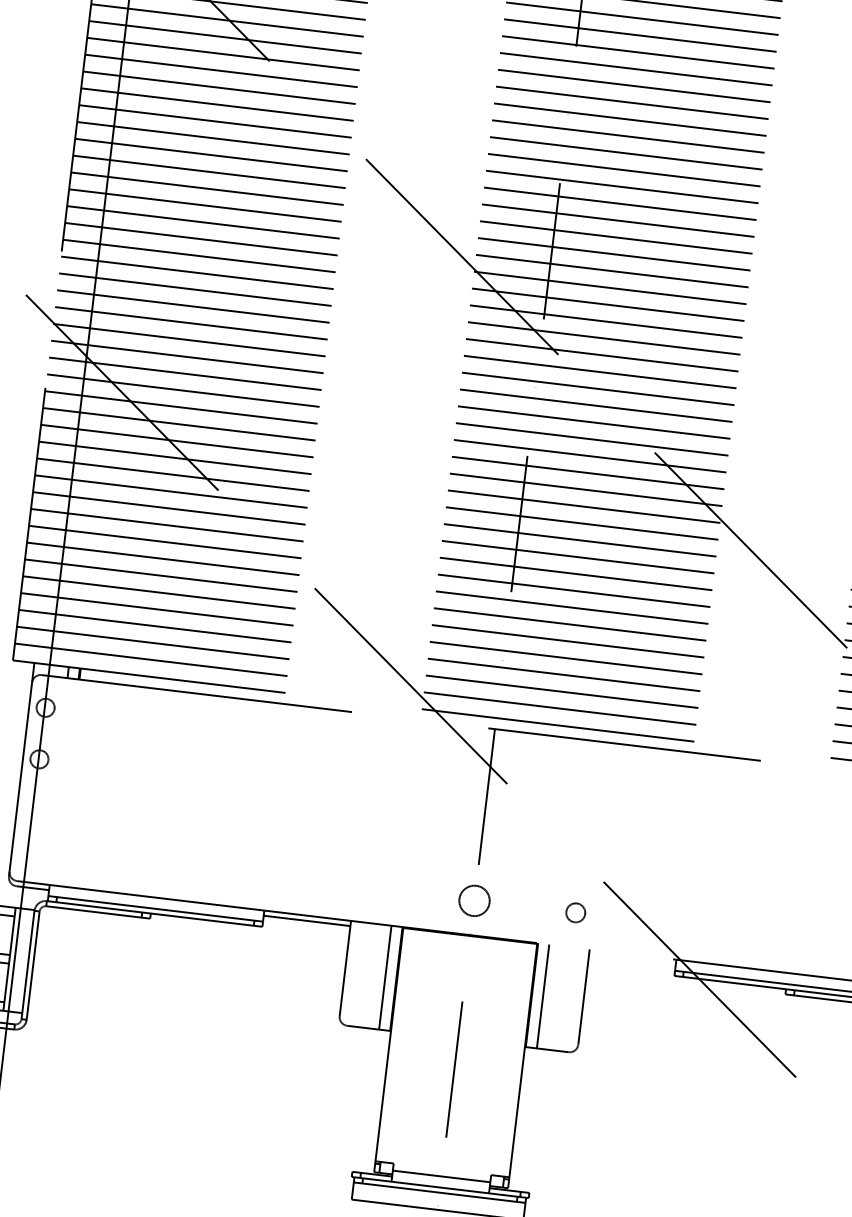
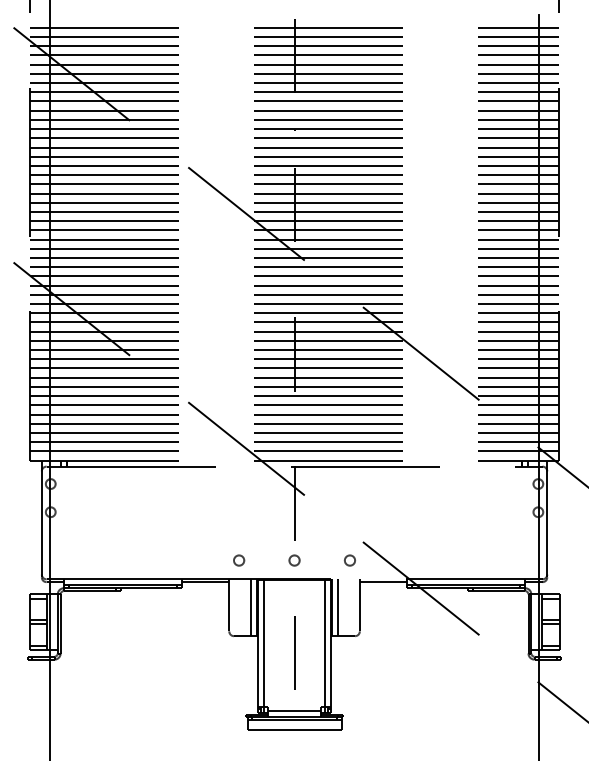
circle: (373, 888) -> (239, 560), added
circle: (474, 900) -> (294, 560), size x0.62
line: (632, 960) -> (383, 582), added
line: (398, 1051) -> (263, 646), added
line: (512, 1064) -> (325, 646), added

